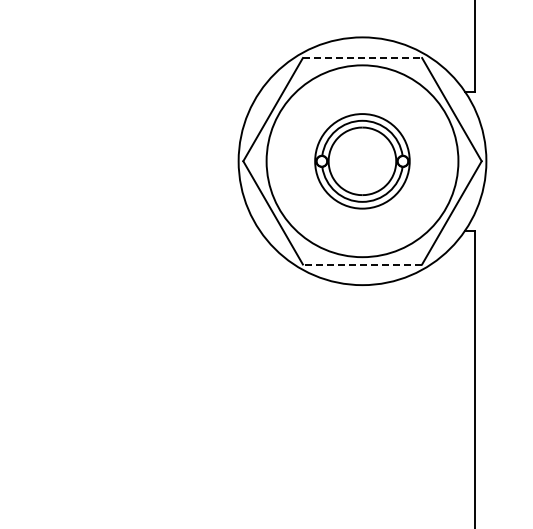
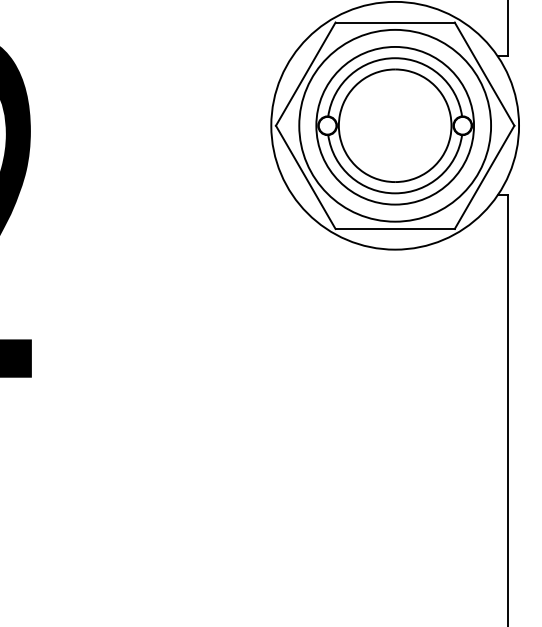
line: (362, 57) -> (395, 22), dashed -> solid
part: (361, 160) -> (394, 125), size x1.67
line: (362, 264) -> (395, 229), dashed -> solid

